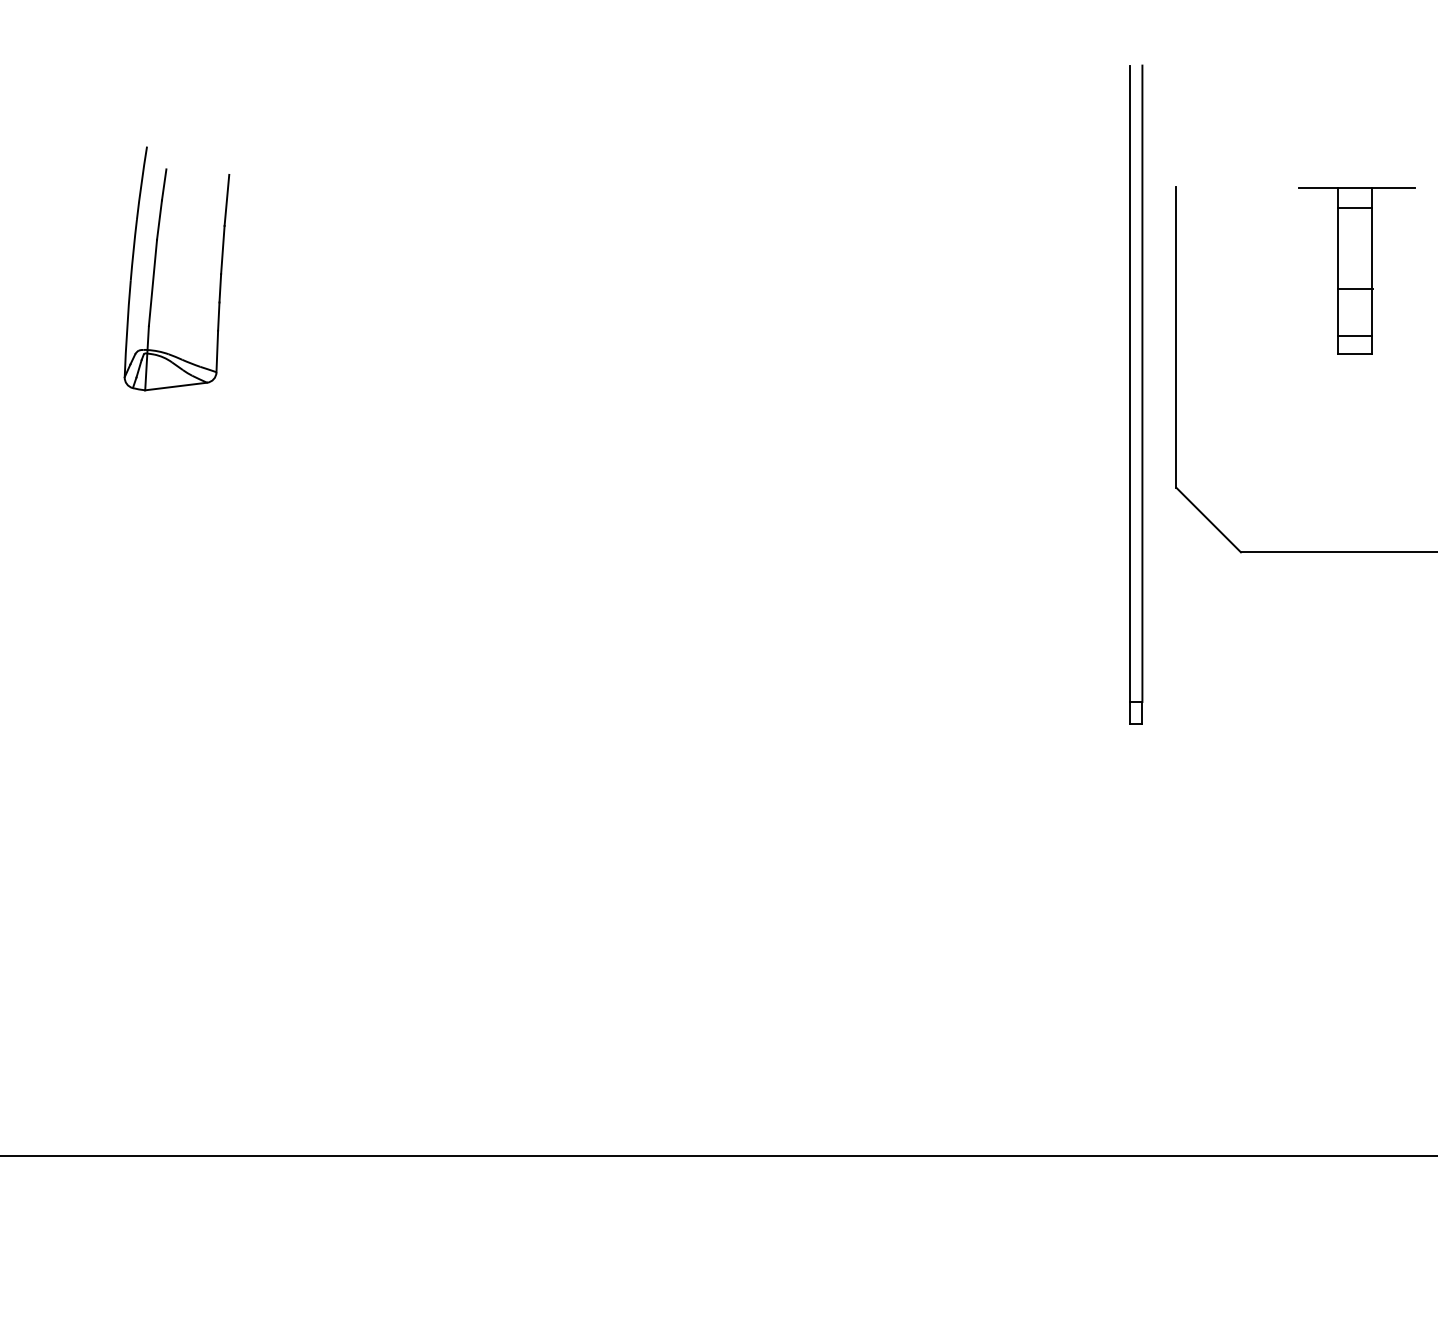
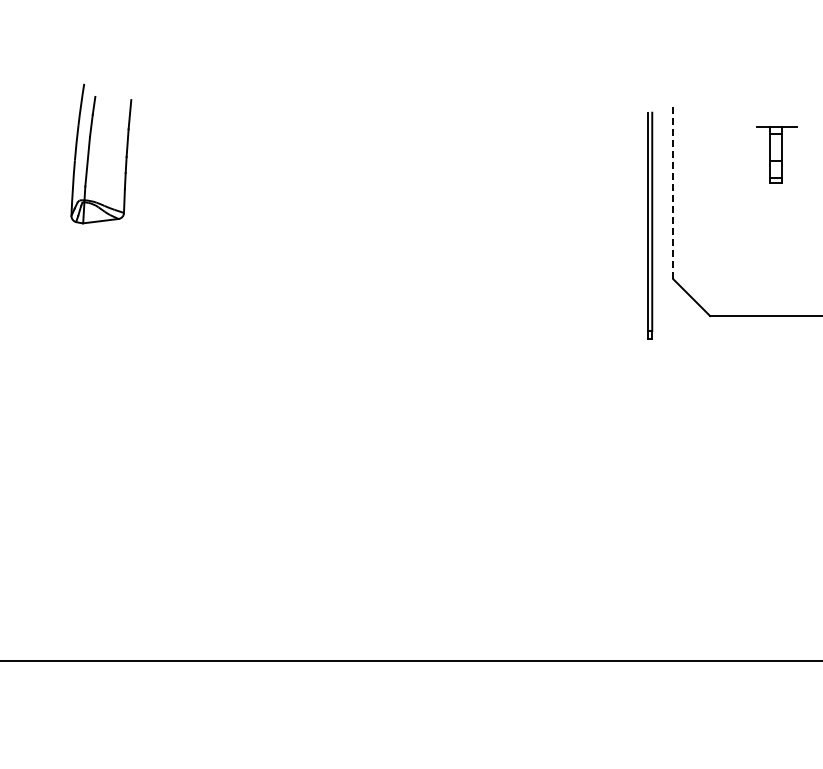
part: (1356, 270) -> (776, 154), size x0.6
line: (1176, 336) -> (673, 192), solid -> dashed
part: (1134, 394) -> (649, 225), size x0.6

